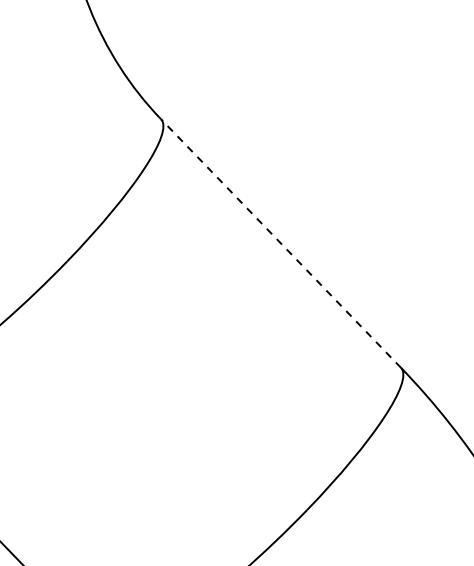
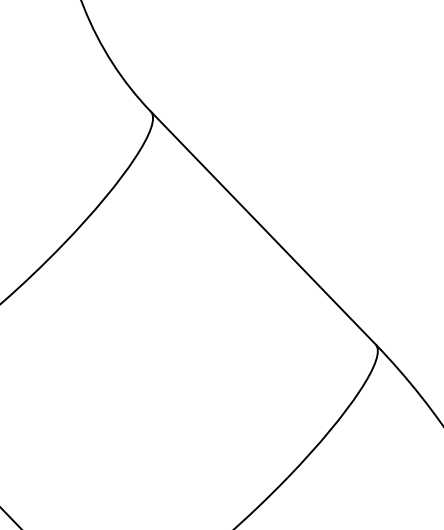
line: (281, 244) -> (263, 228), dashed -> solid

